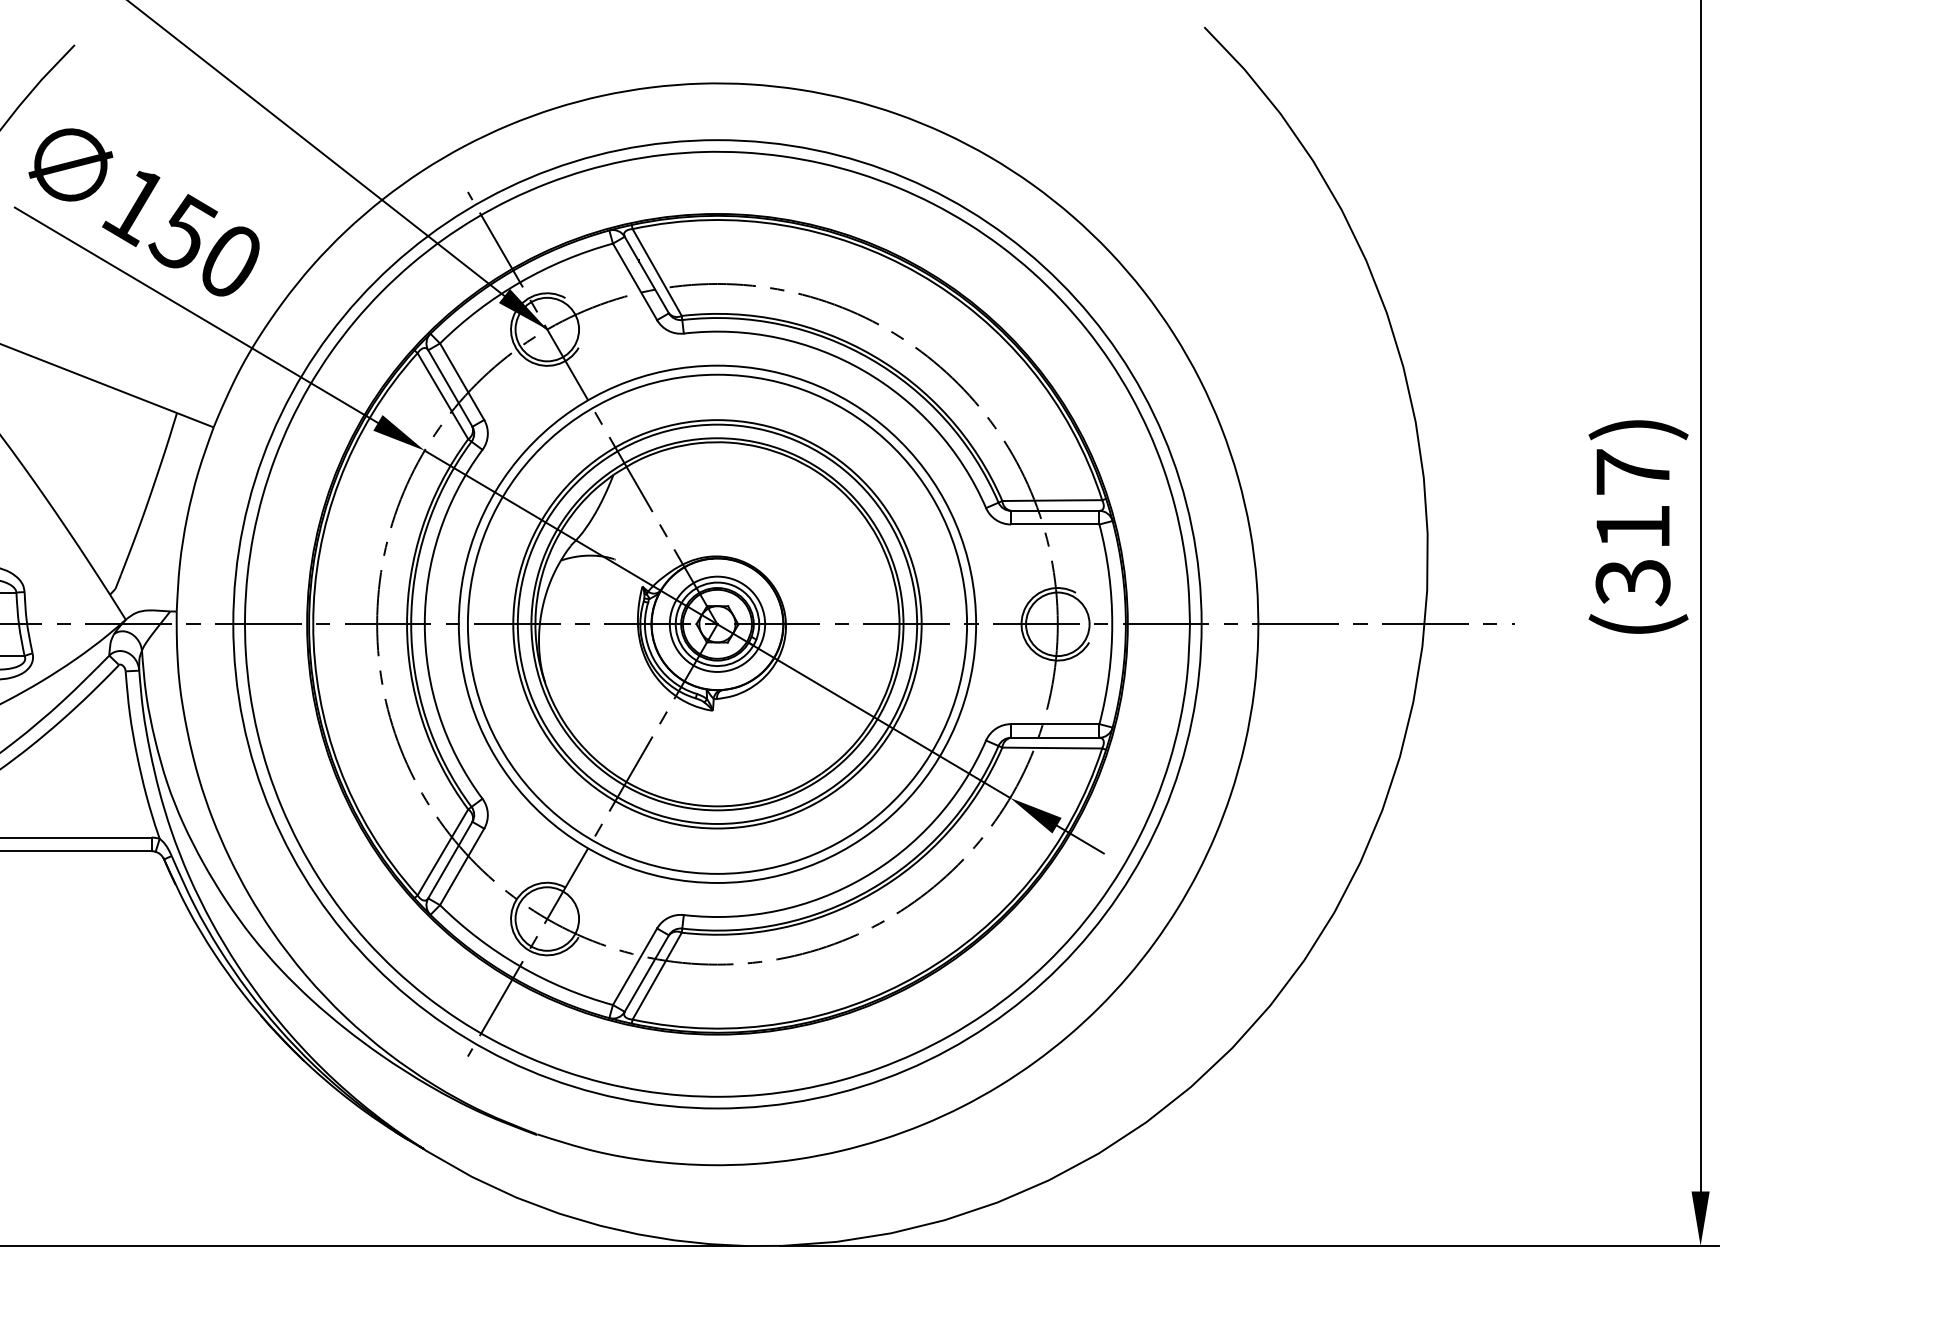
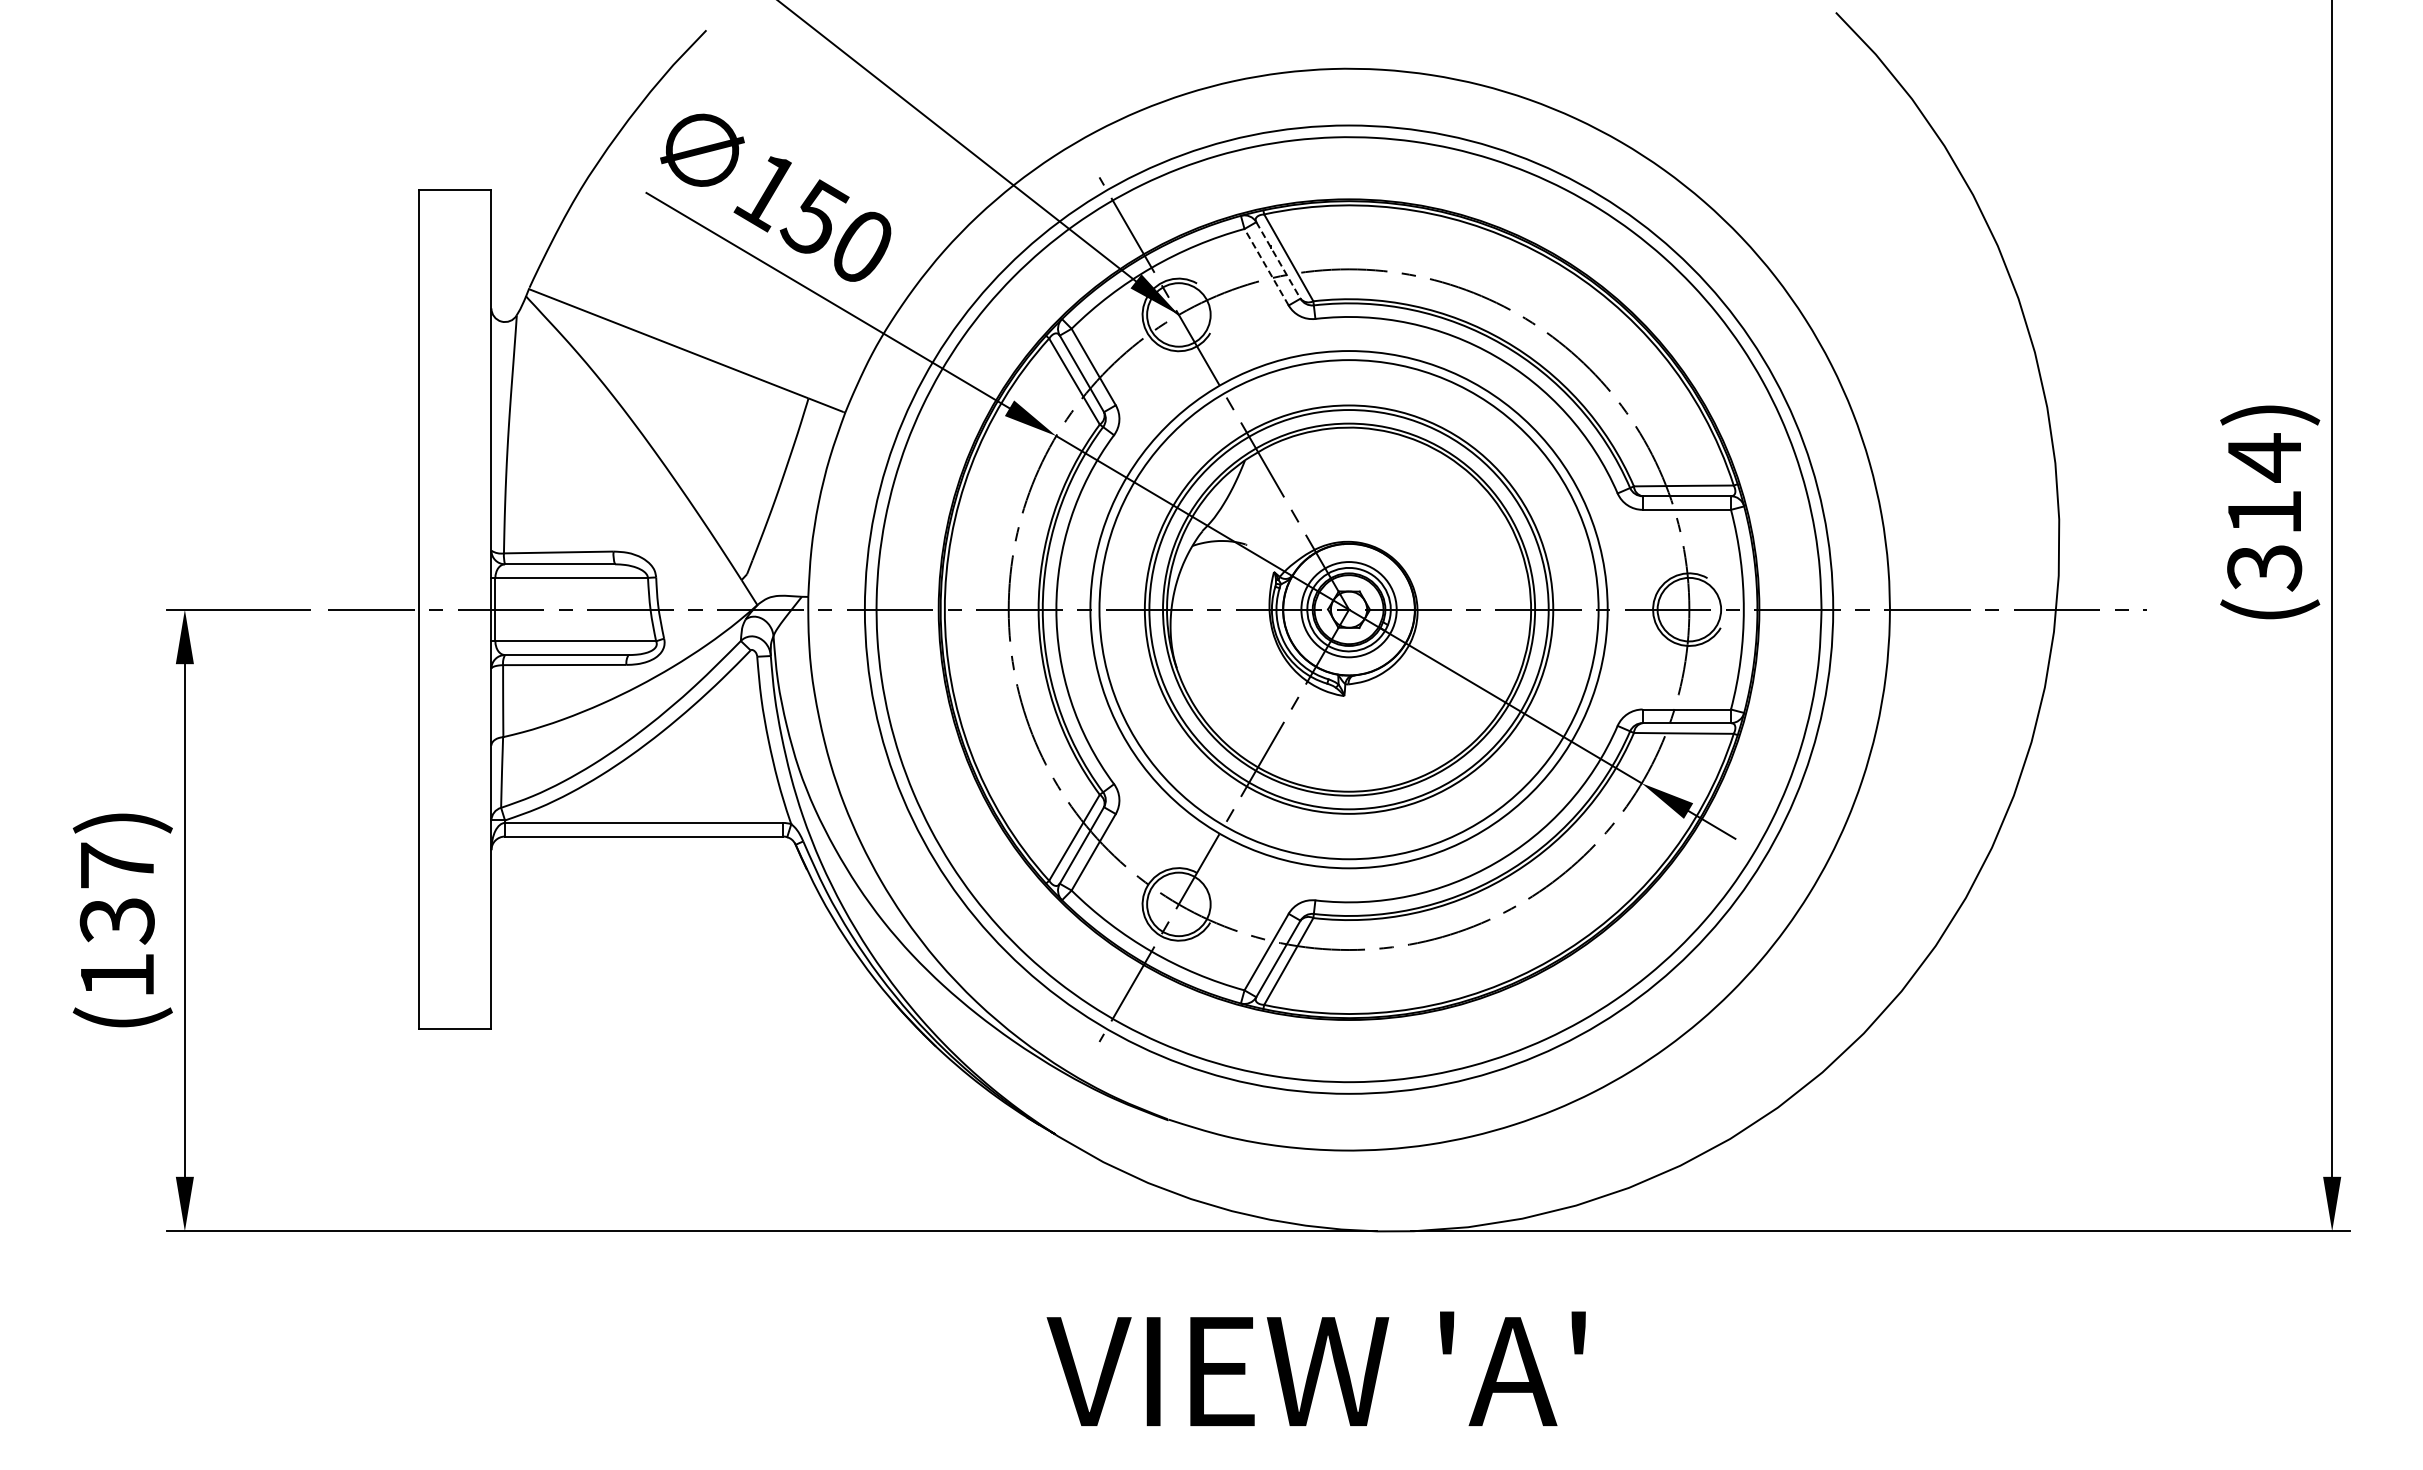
line: (646, 275) -> (1278, 260), solid -> dashed
line: (634, 281) -> (1266, 266), solid -> dashed
text: (1632, 472) -> (2264, 457), (317) -> (314)

